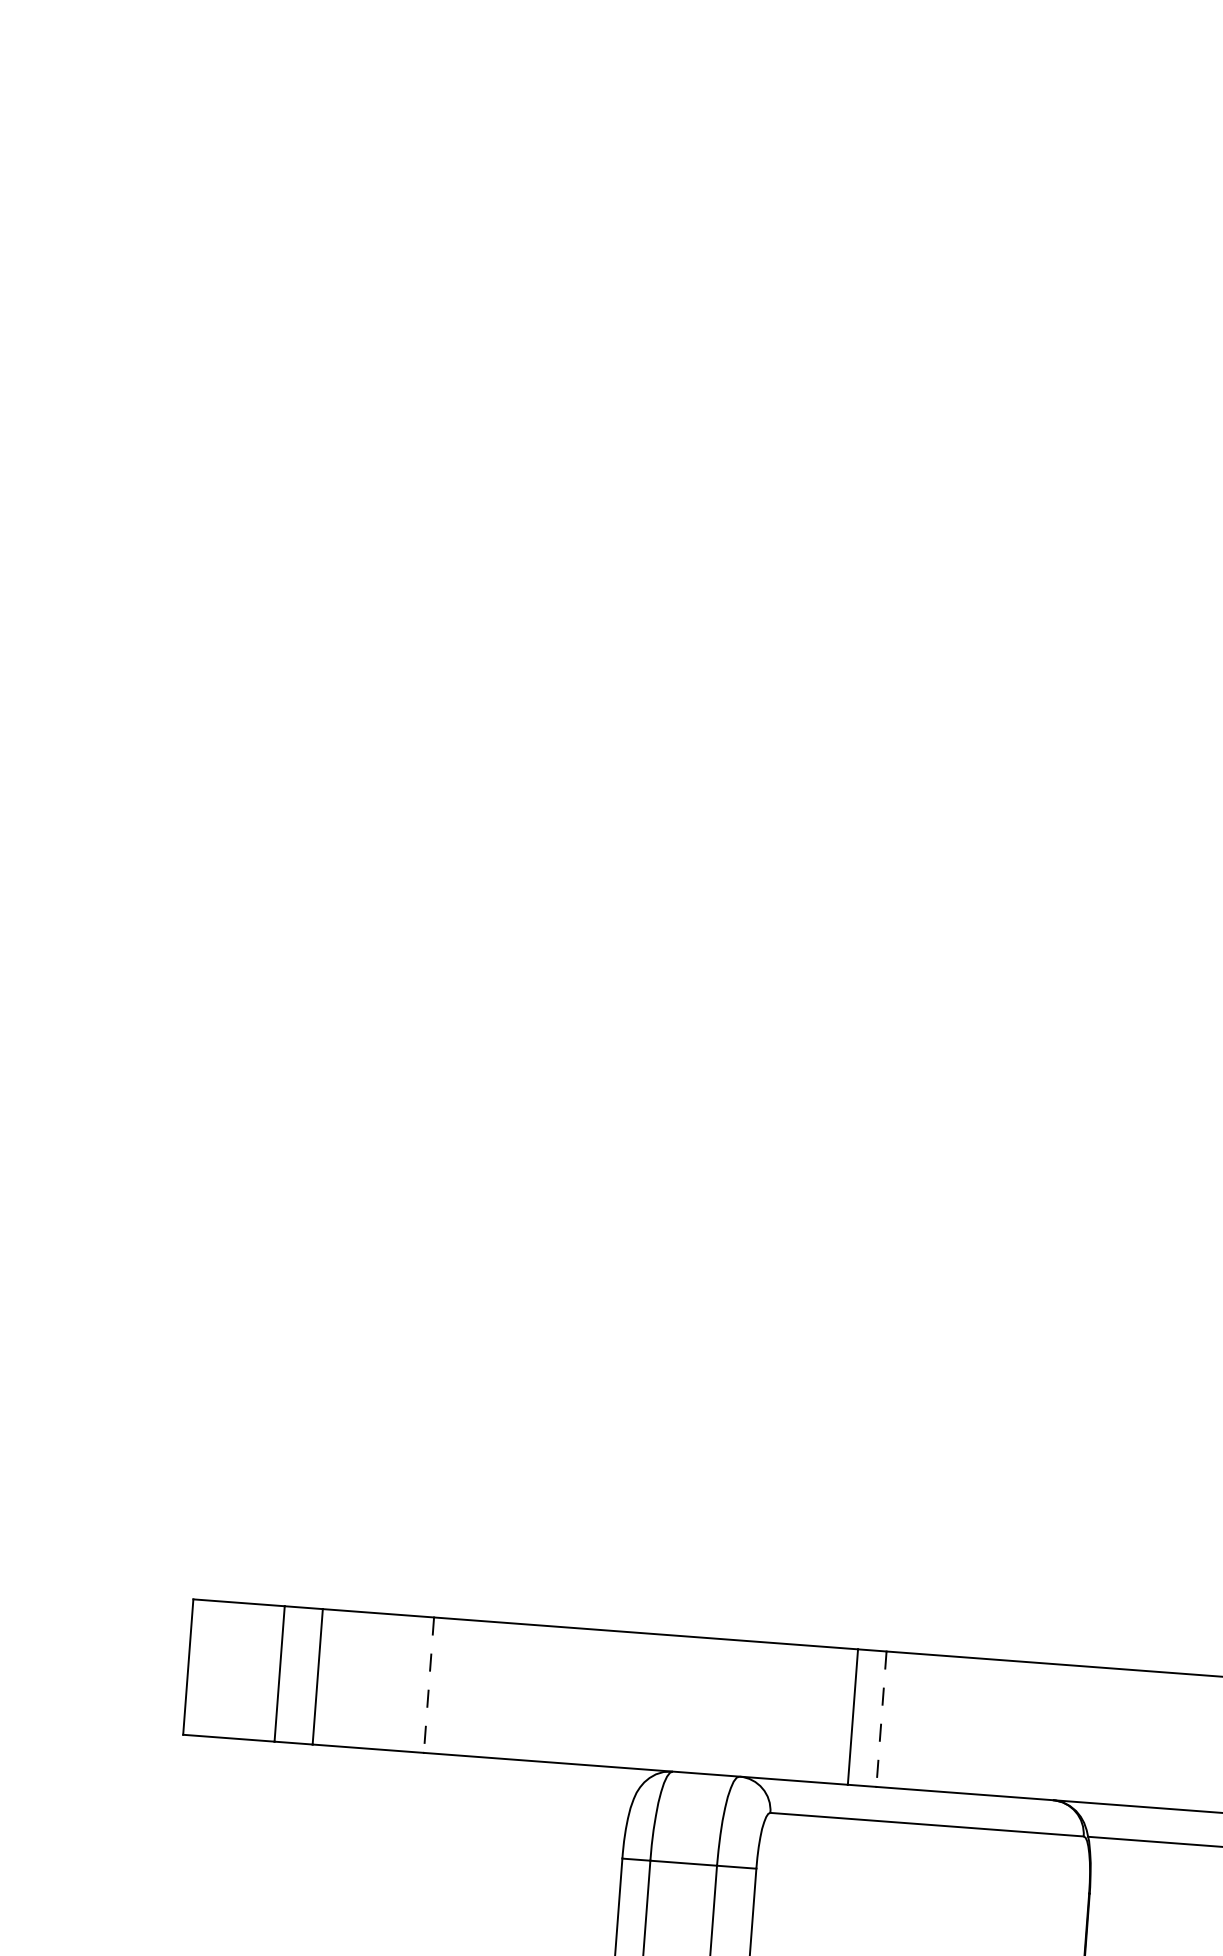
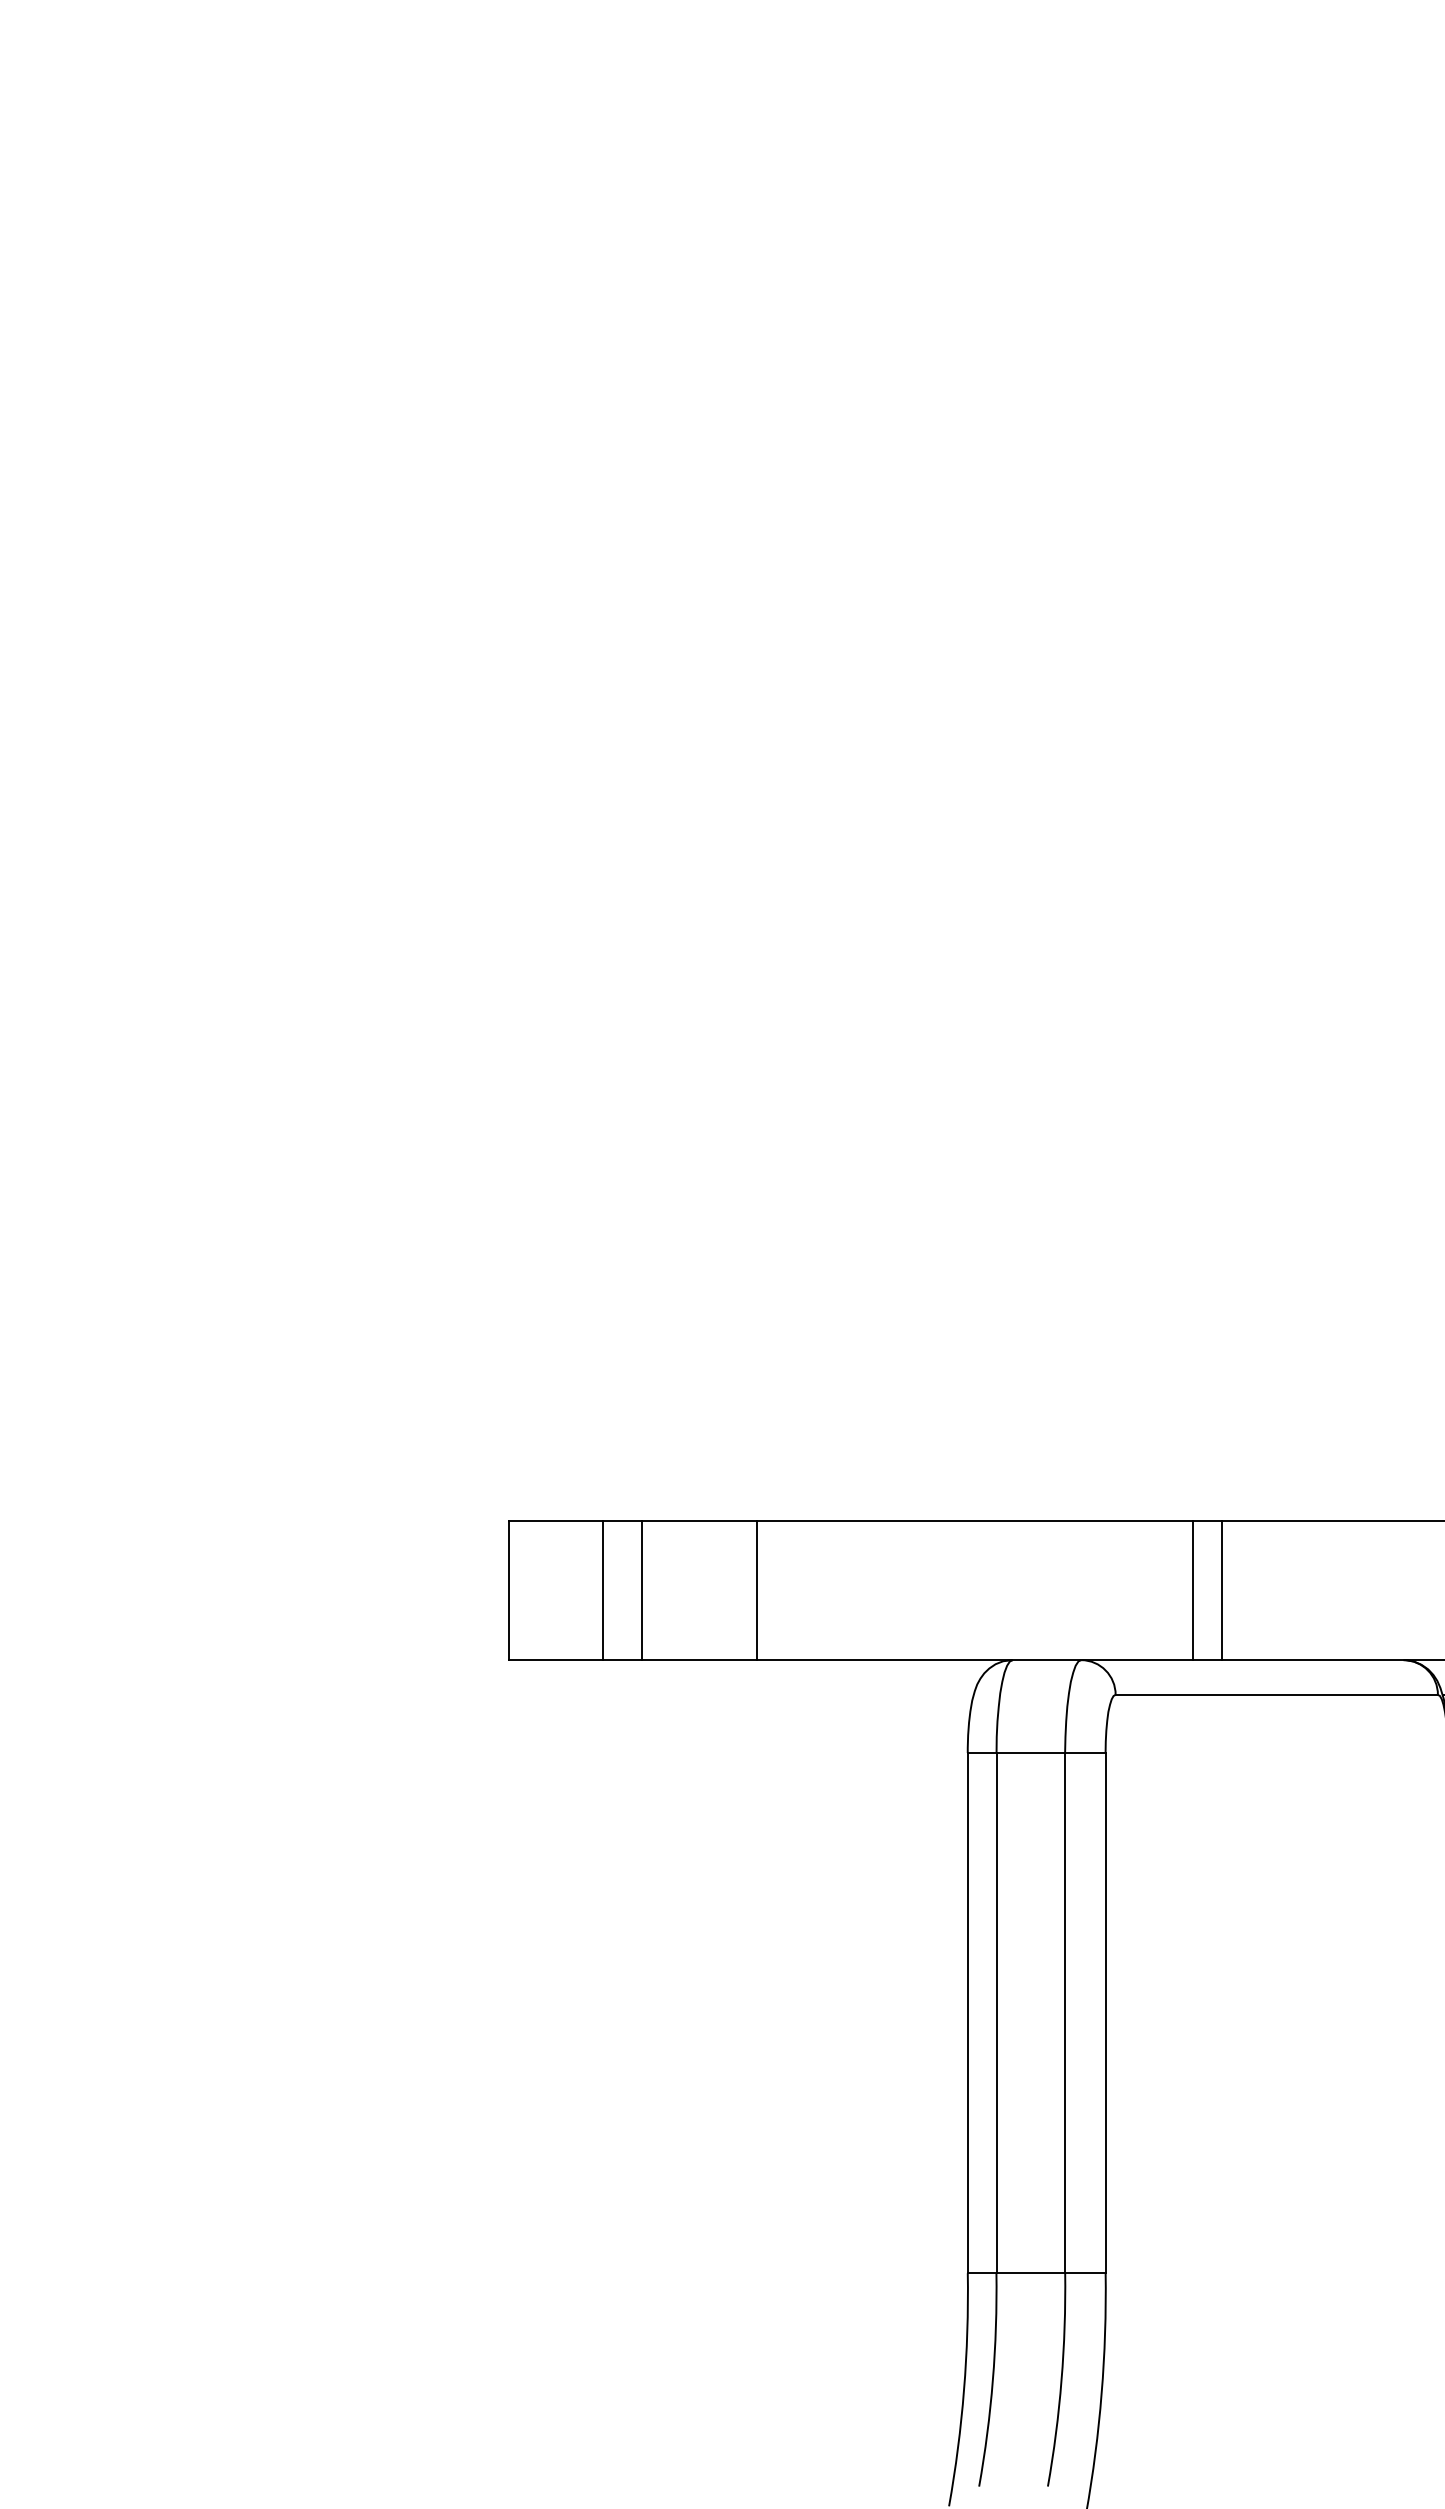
line: (428, 1685) -> (756, 1590), dashed -> solid
line: (881, 1719) -> (1222, 1590), dashed -> solid

